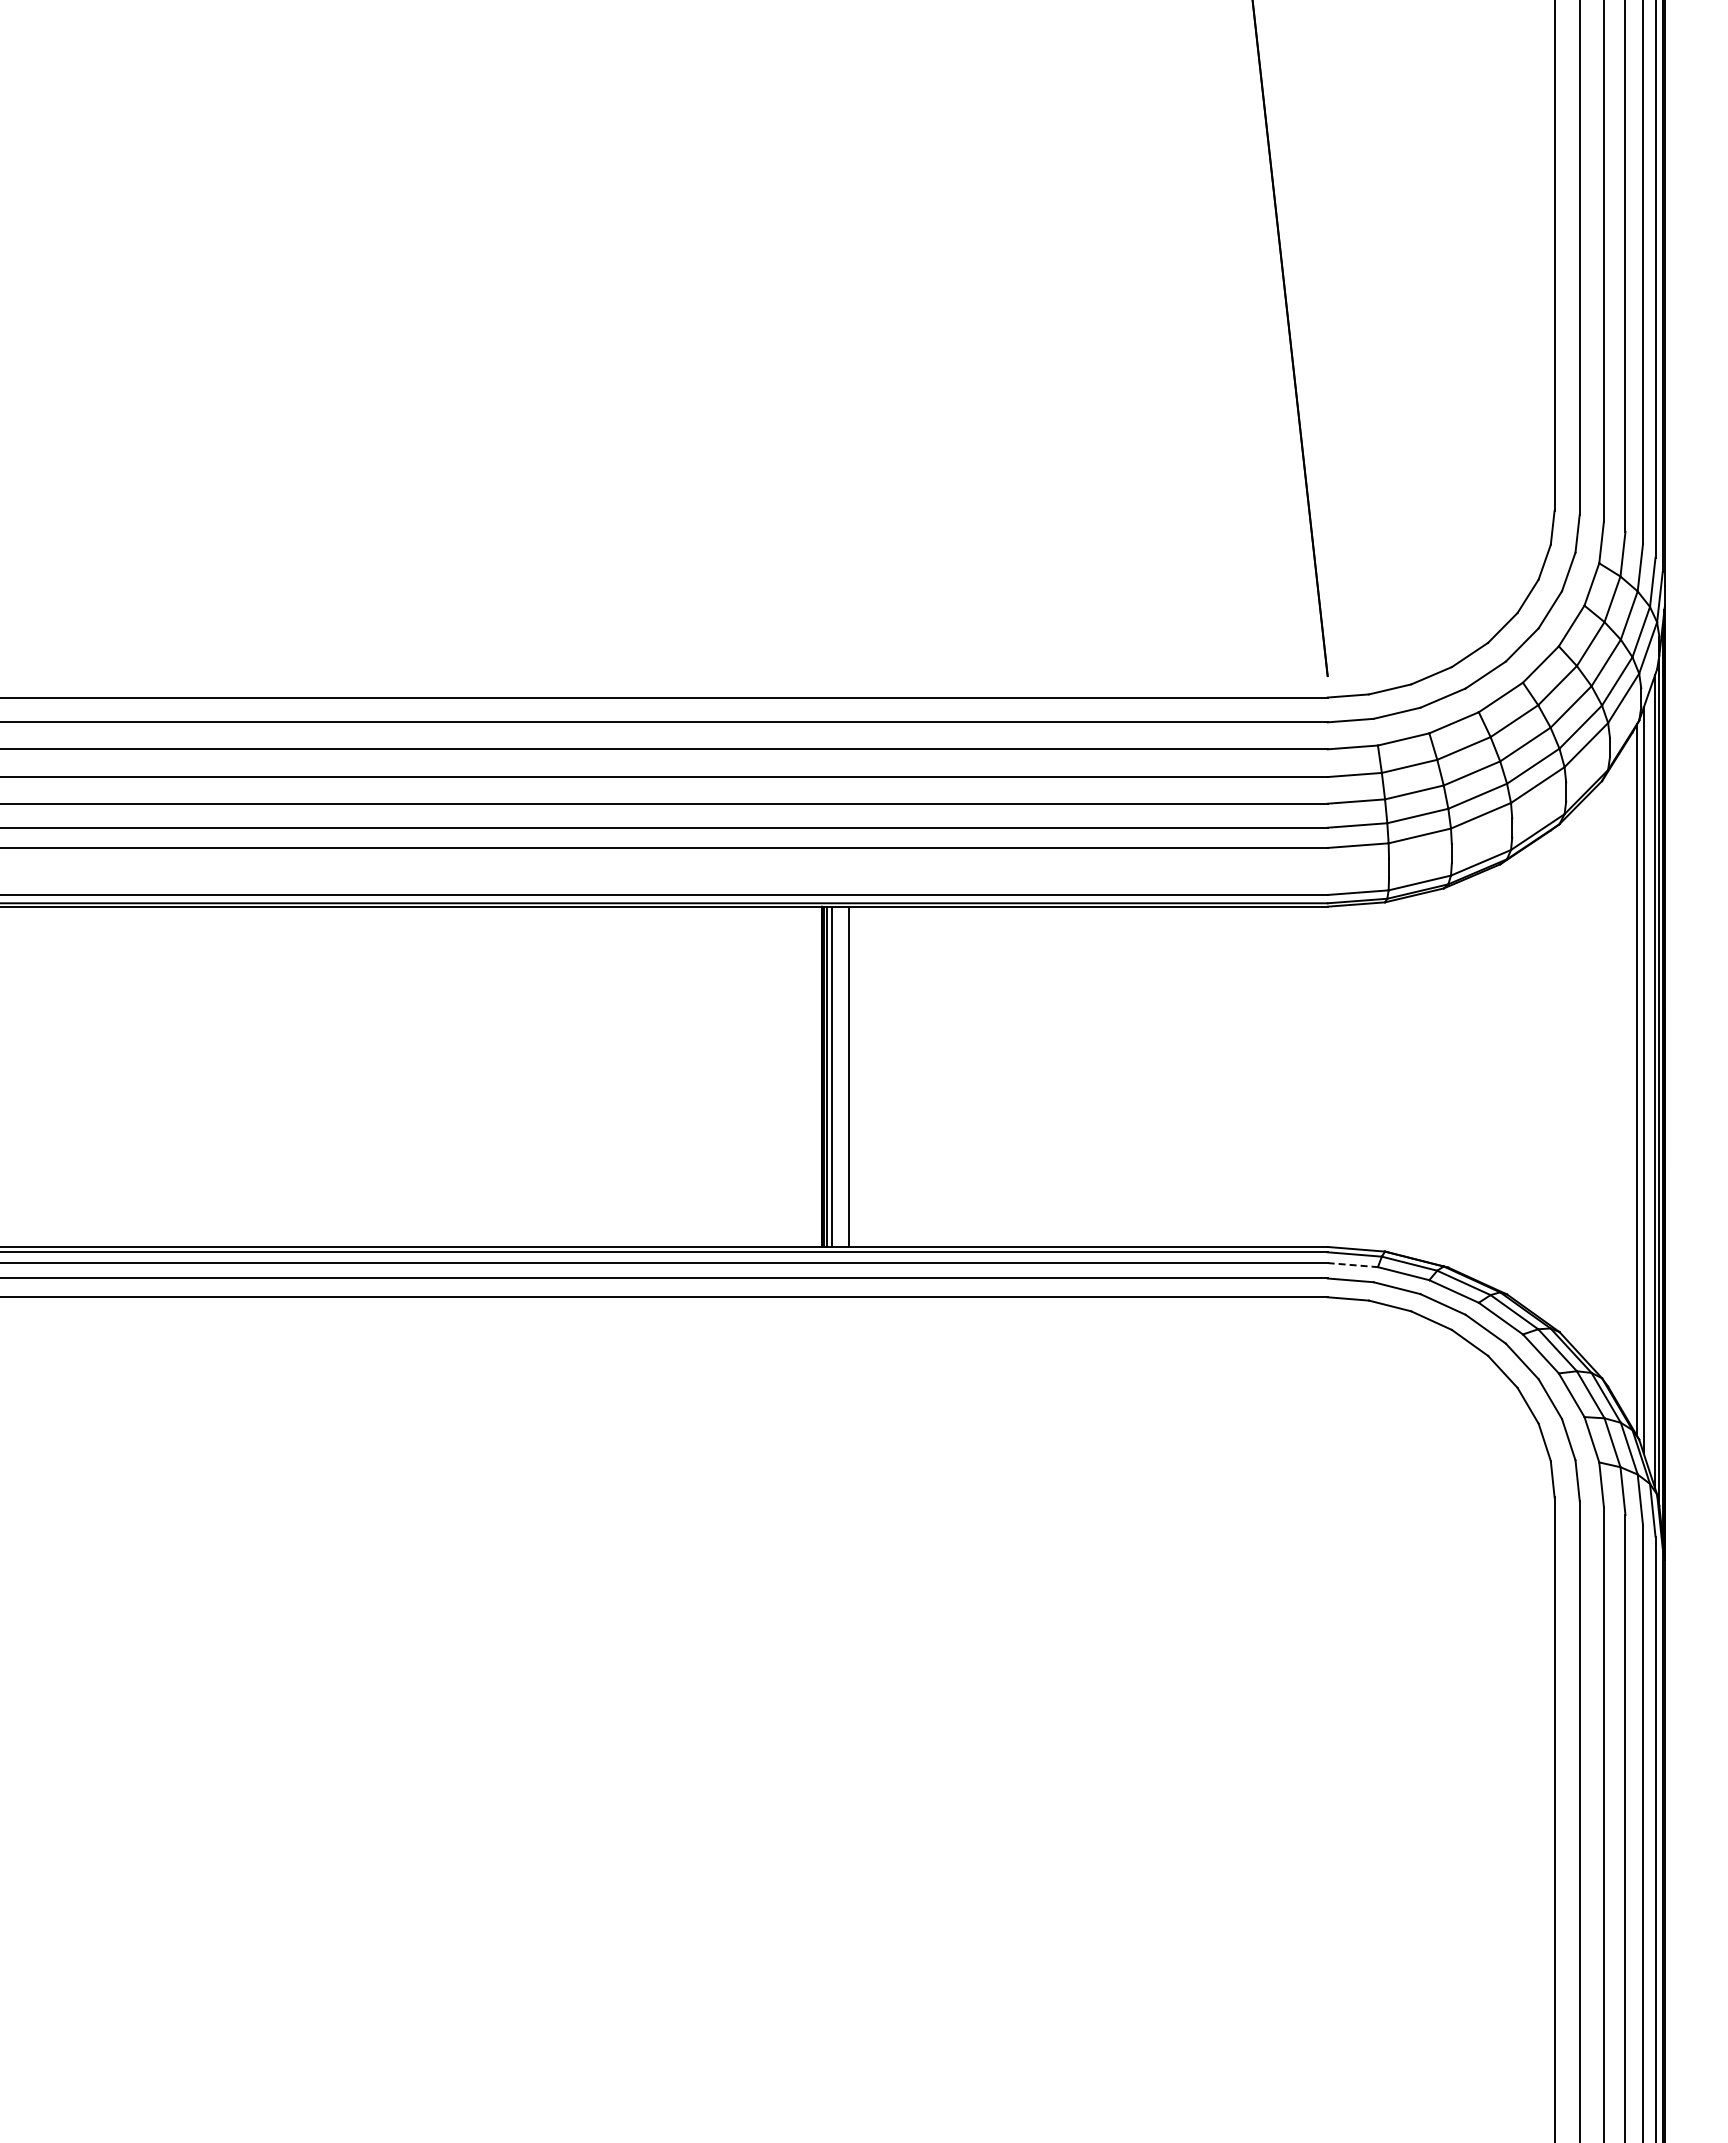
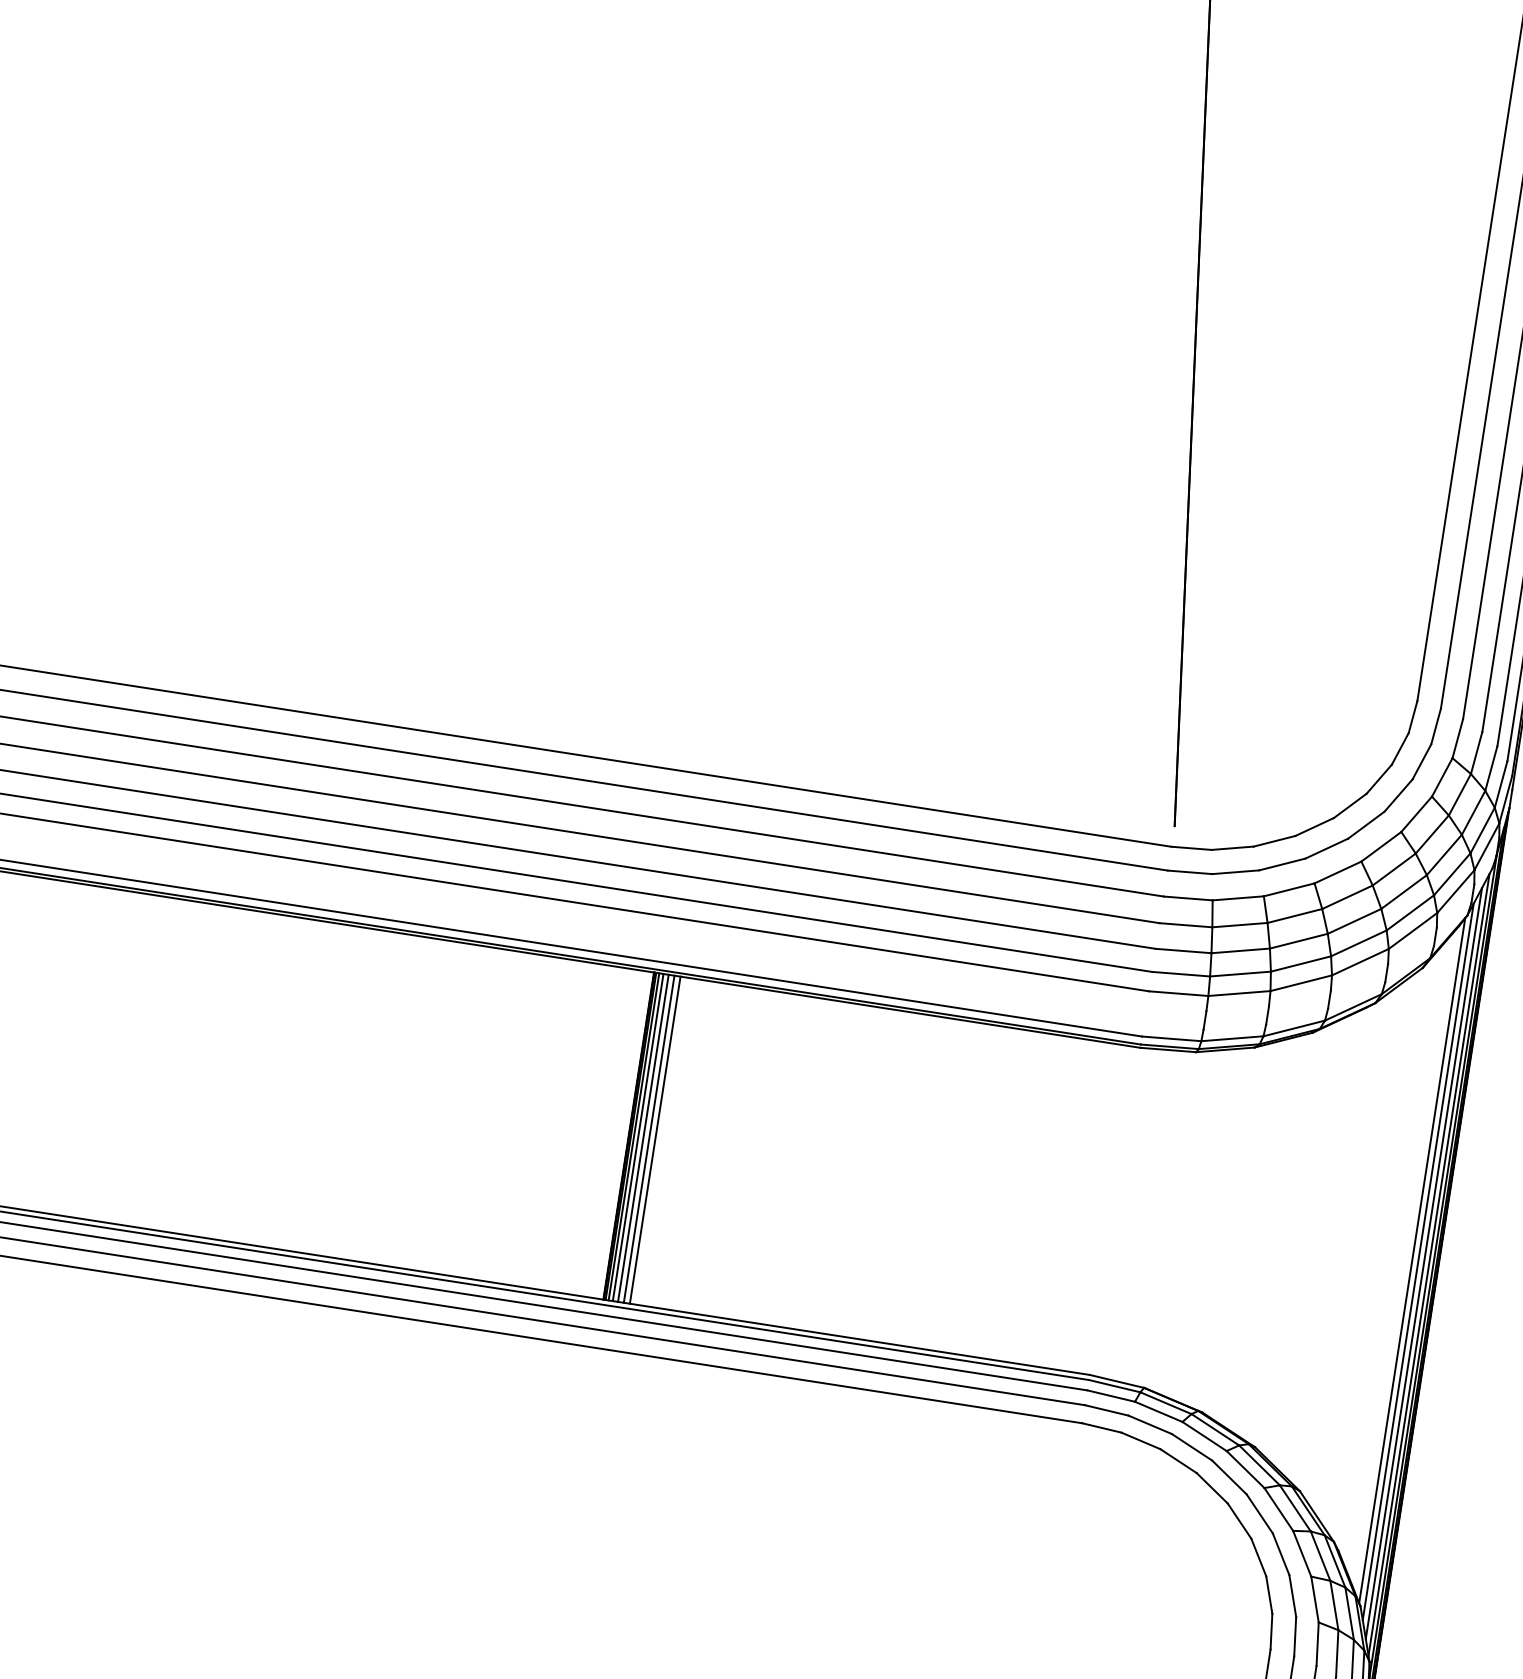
line: (836, 1076) -> (642, 1137), added
line: (843, 1076) -> (649, 1138), added
line: (1649, 1080) -> (1423, 1262), added
line: (1353, 1265) -> (1111, 1396), dashed -> solid

